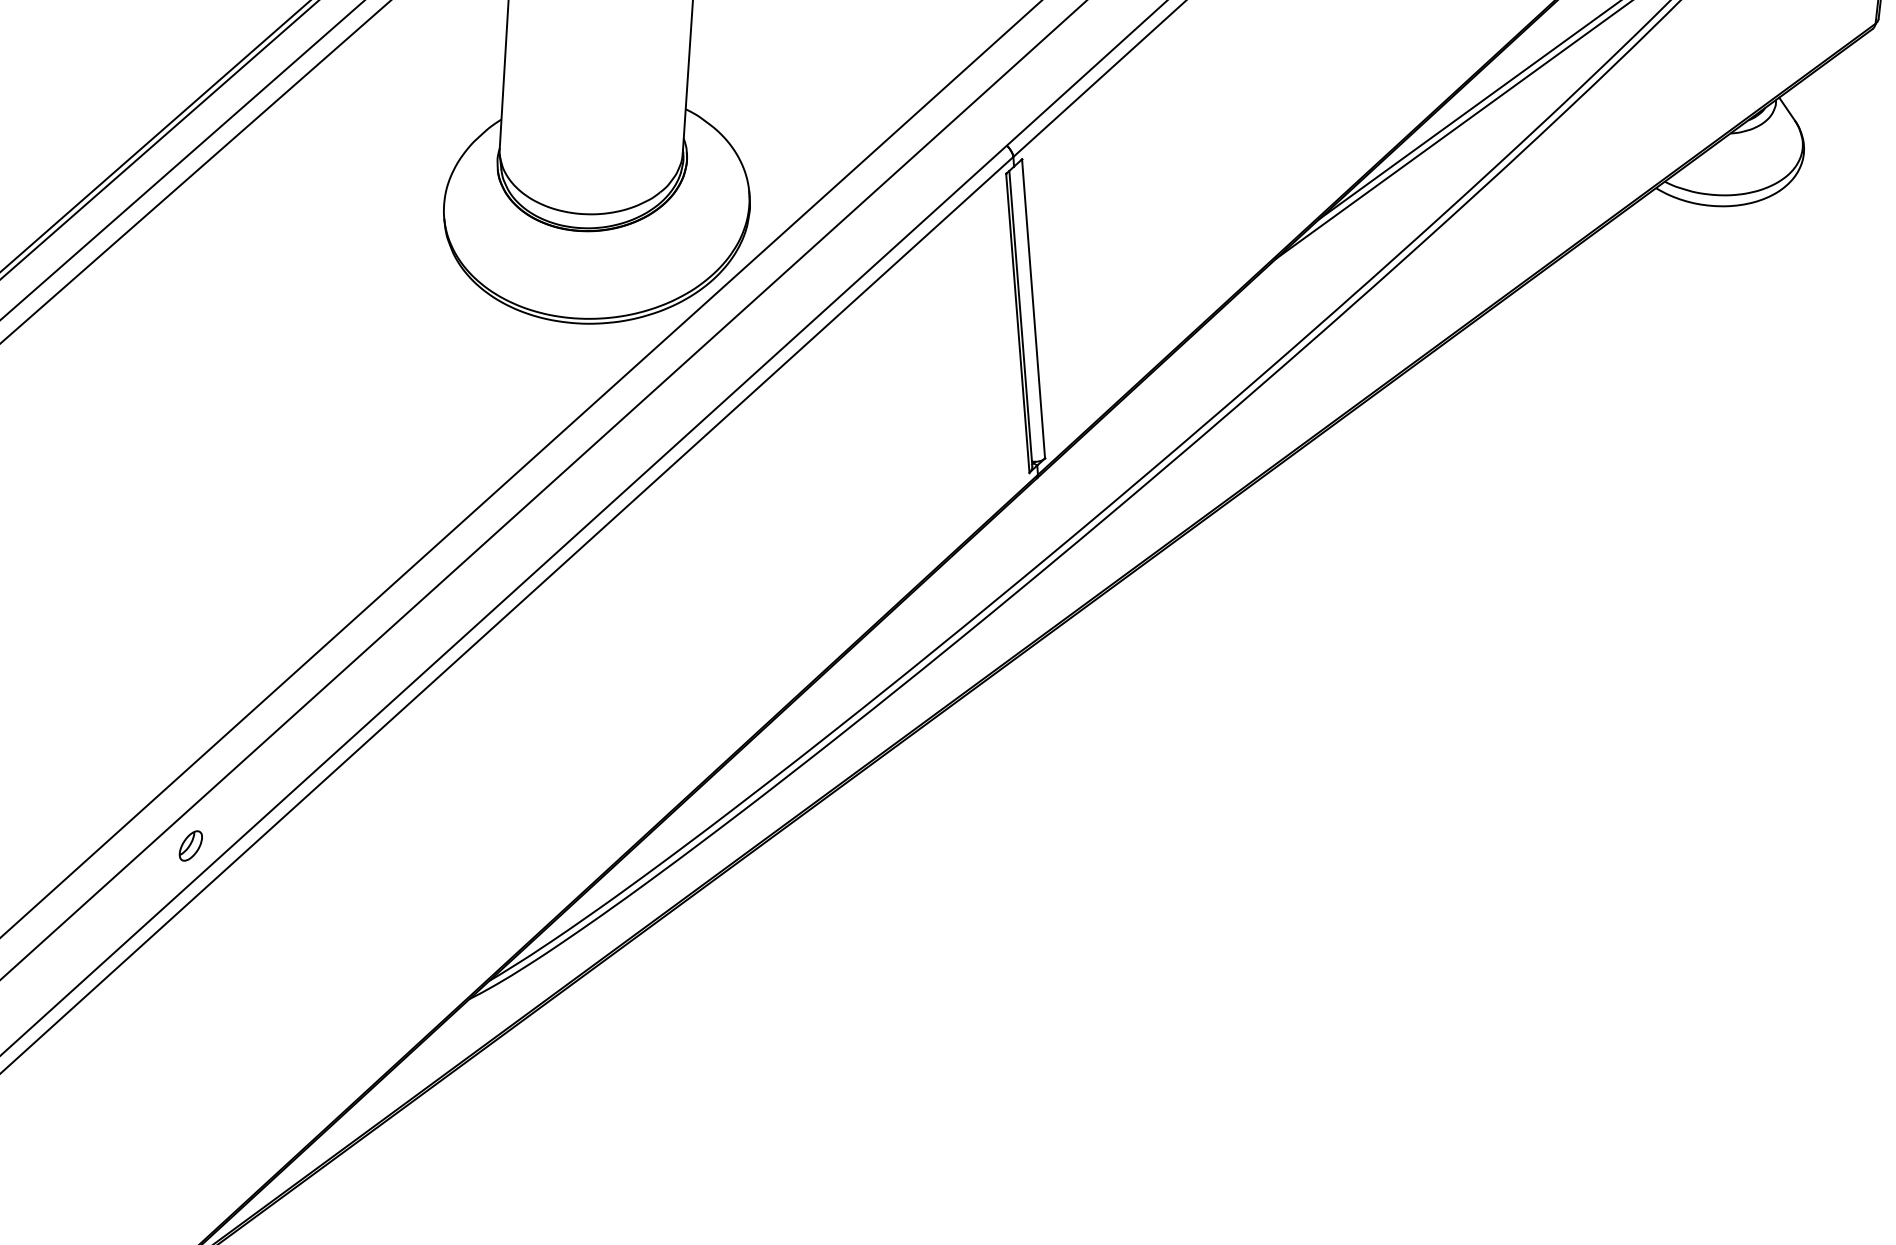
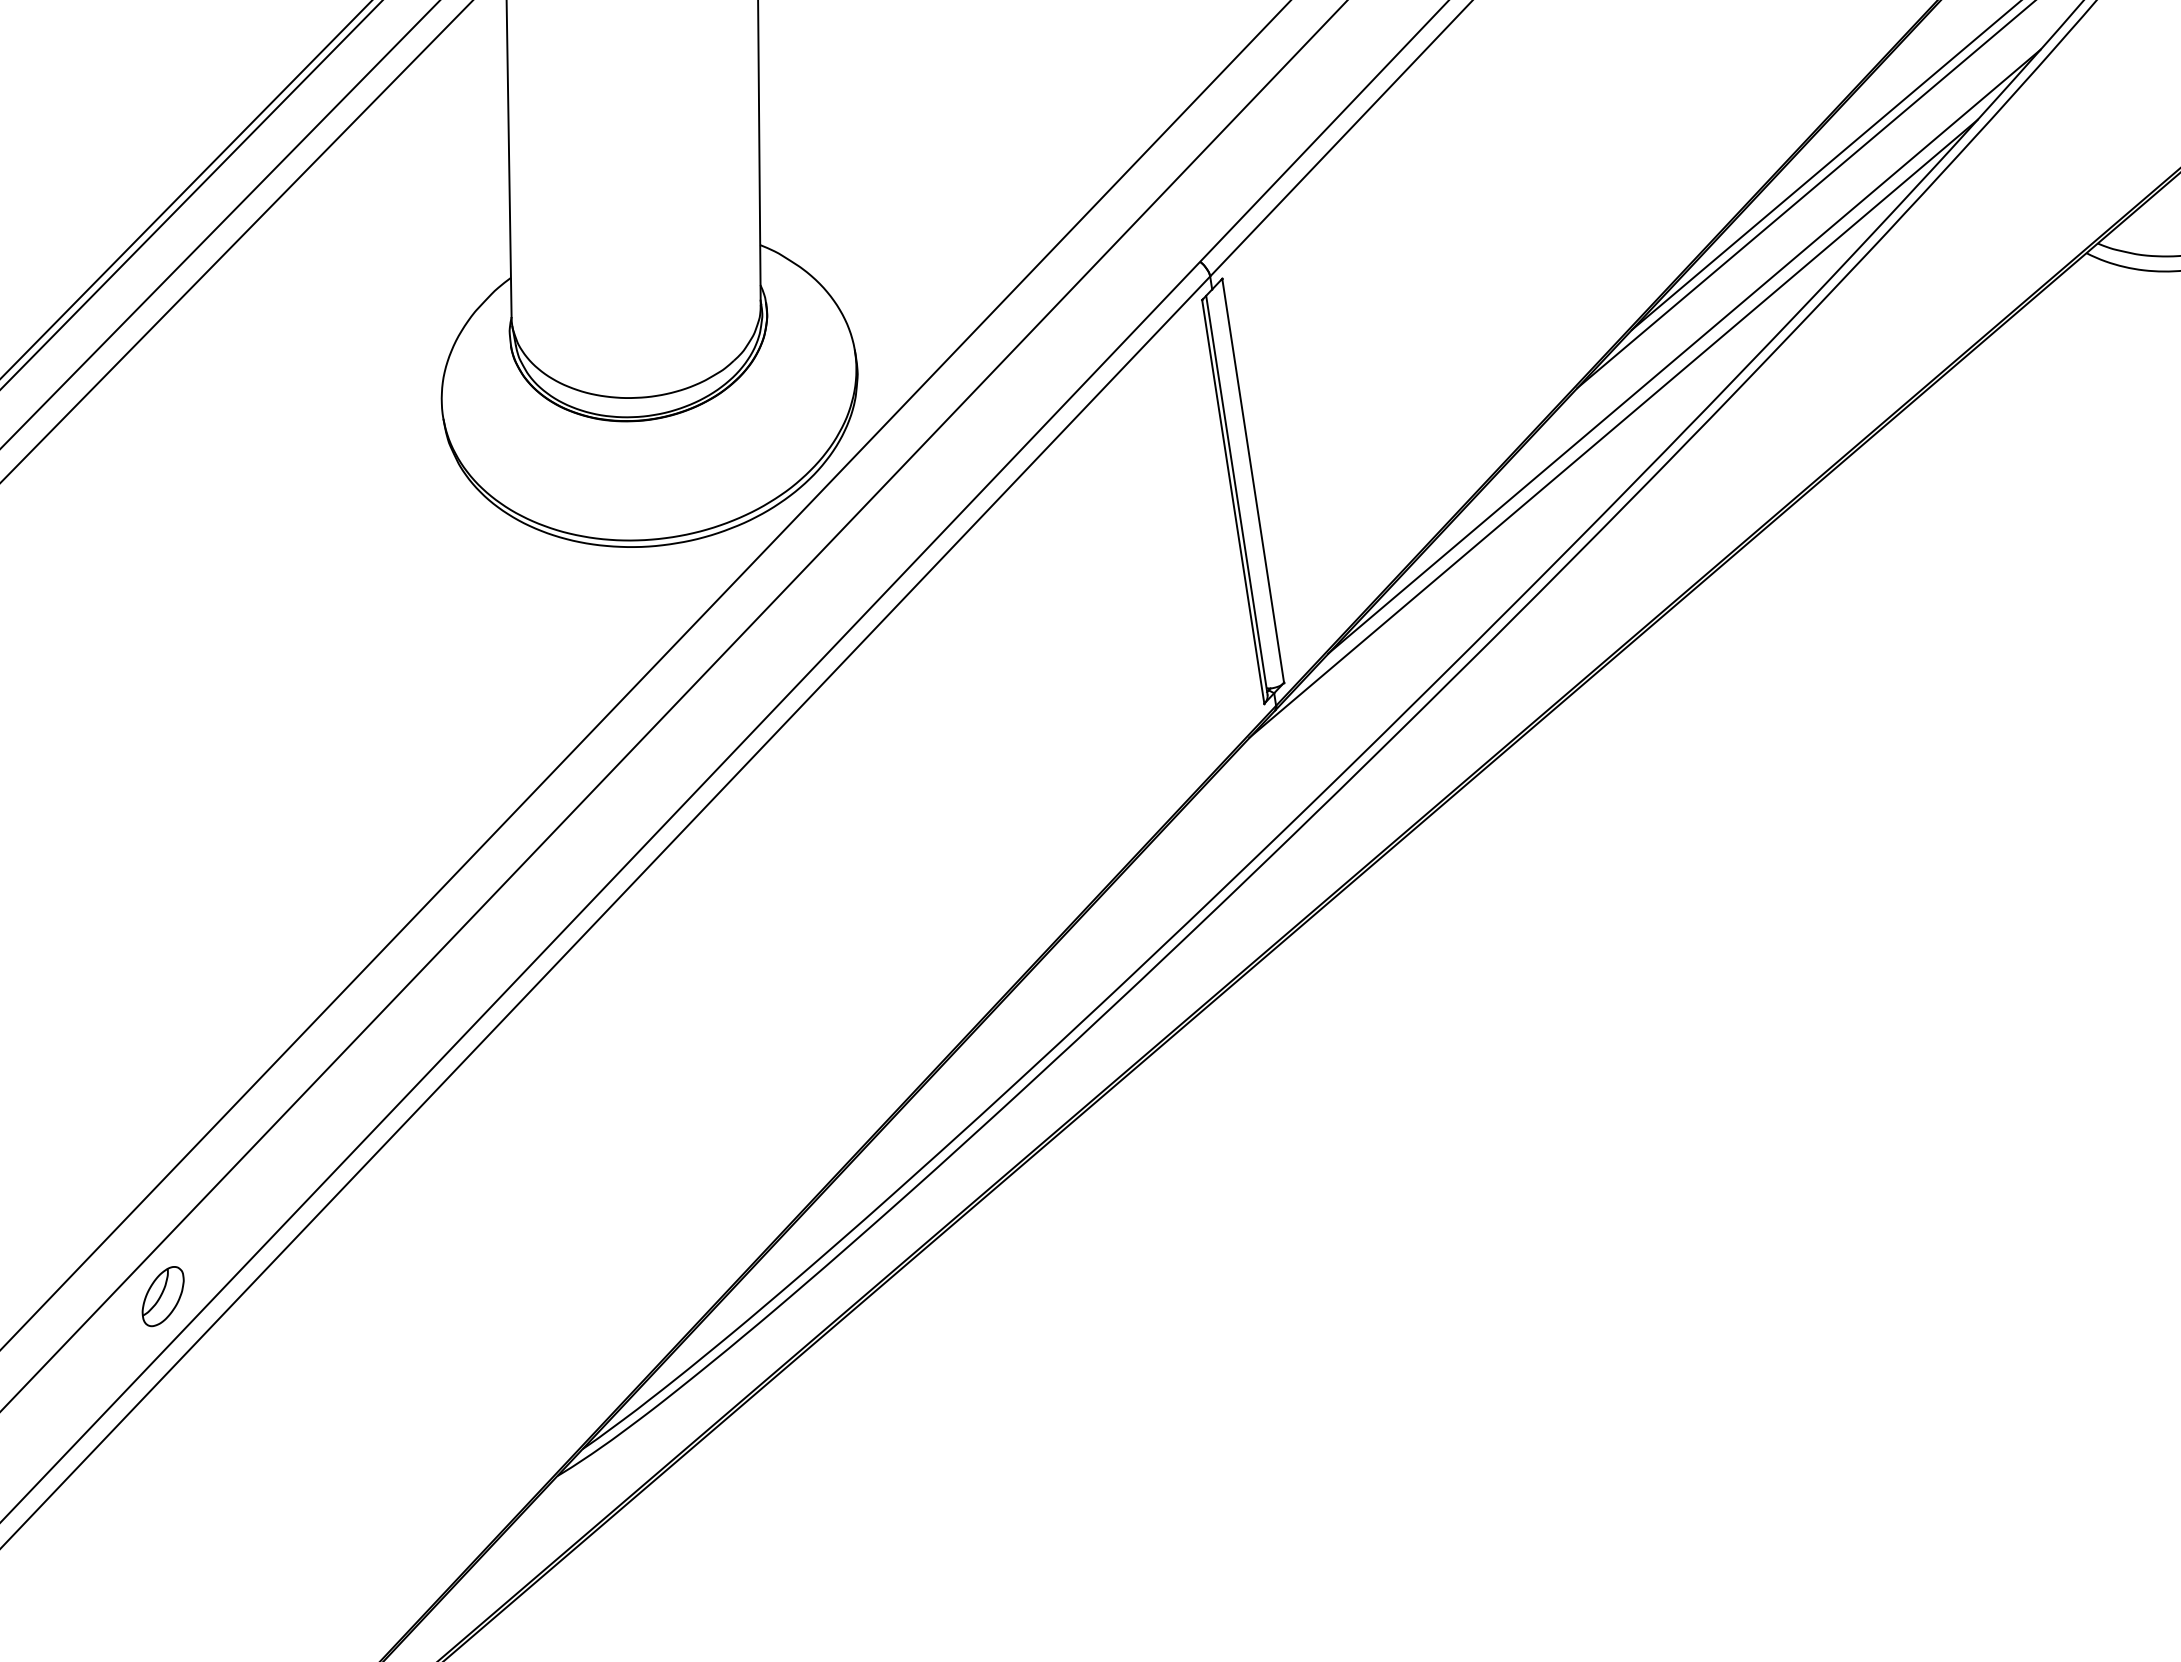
line: (1356, 237) -> (1684, 350), added
line: (1299, 290) -> (1612, 428), added
part: (190, 845) -> (162, 1295), size x1.43

